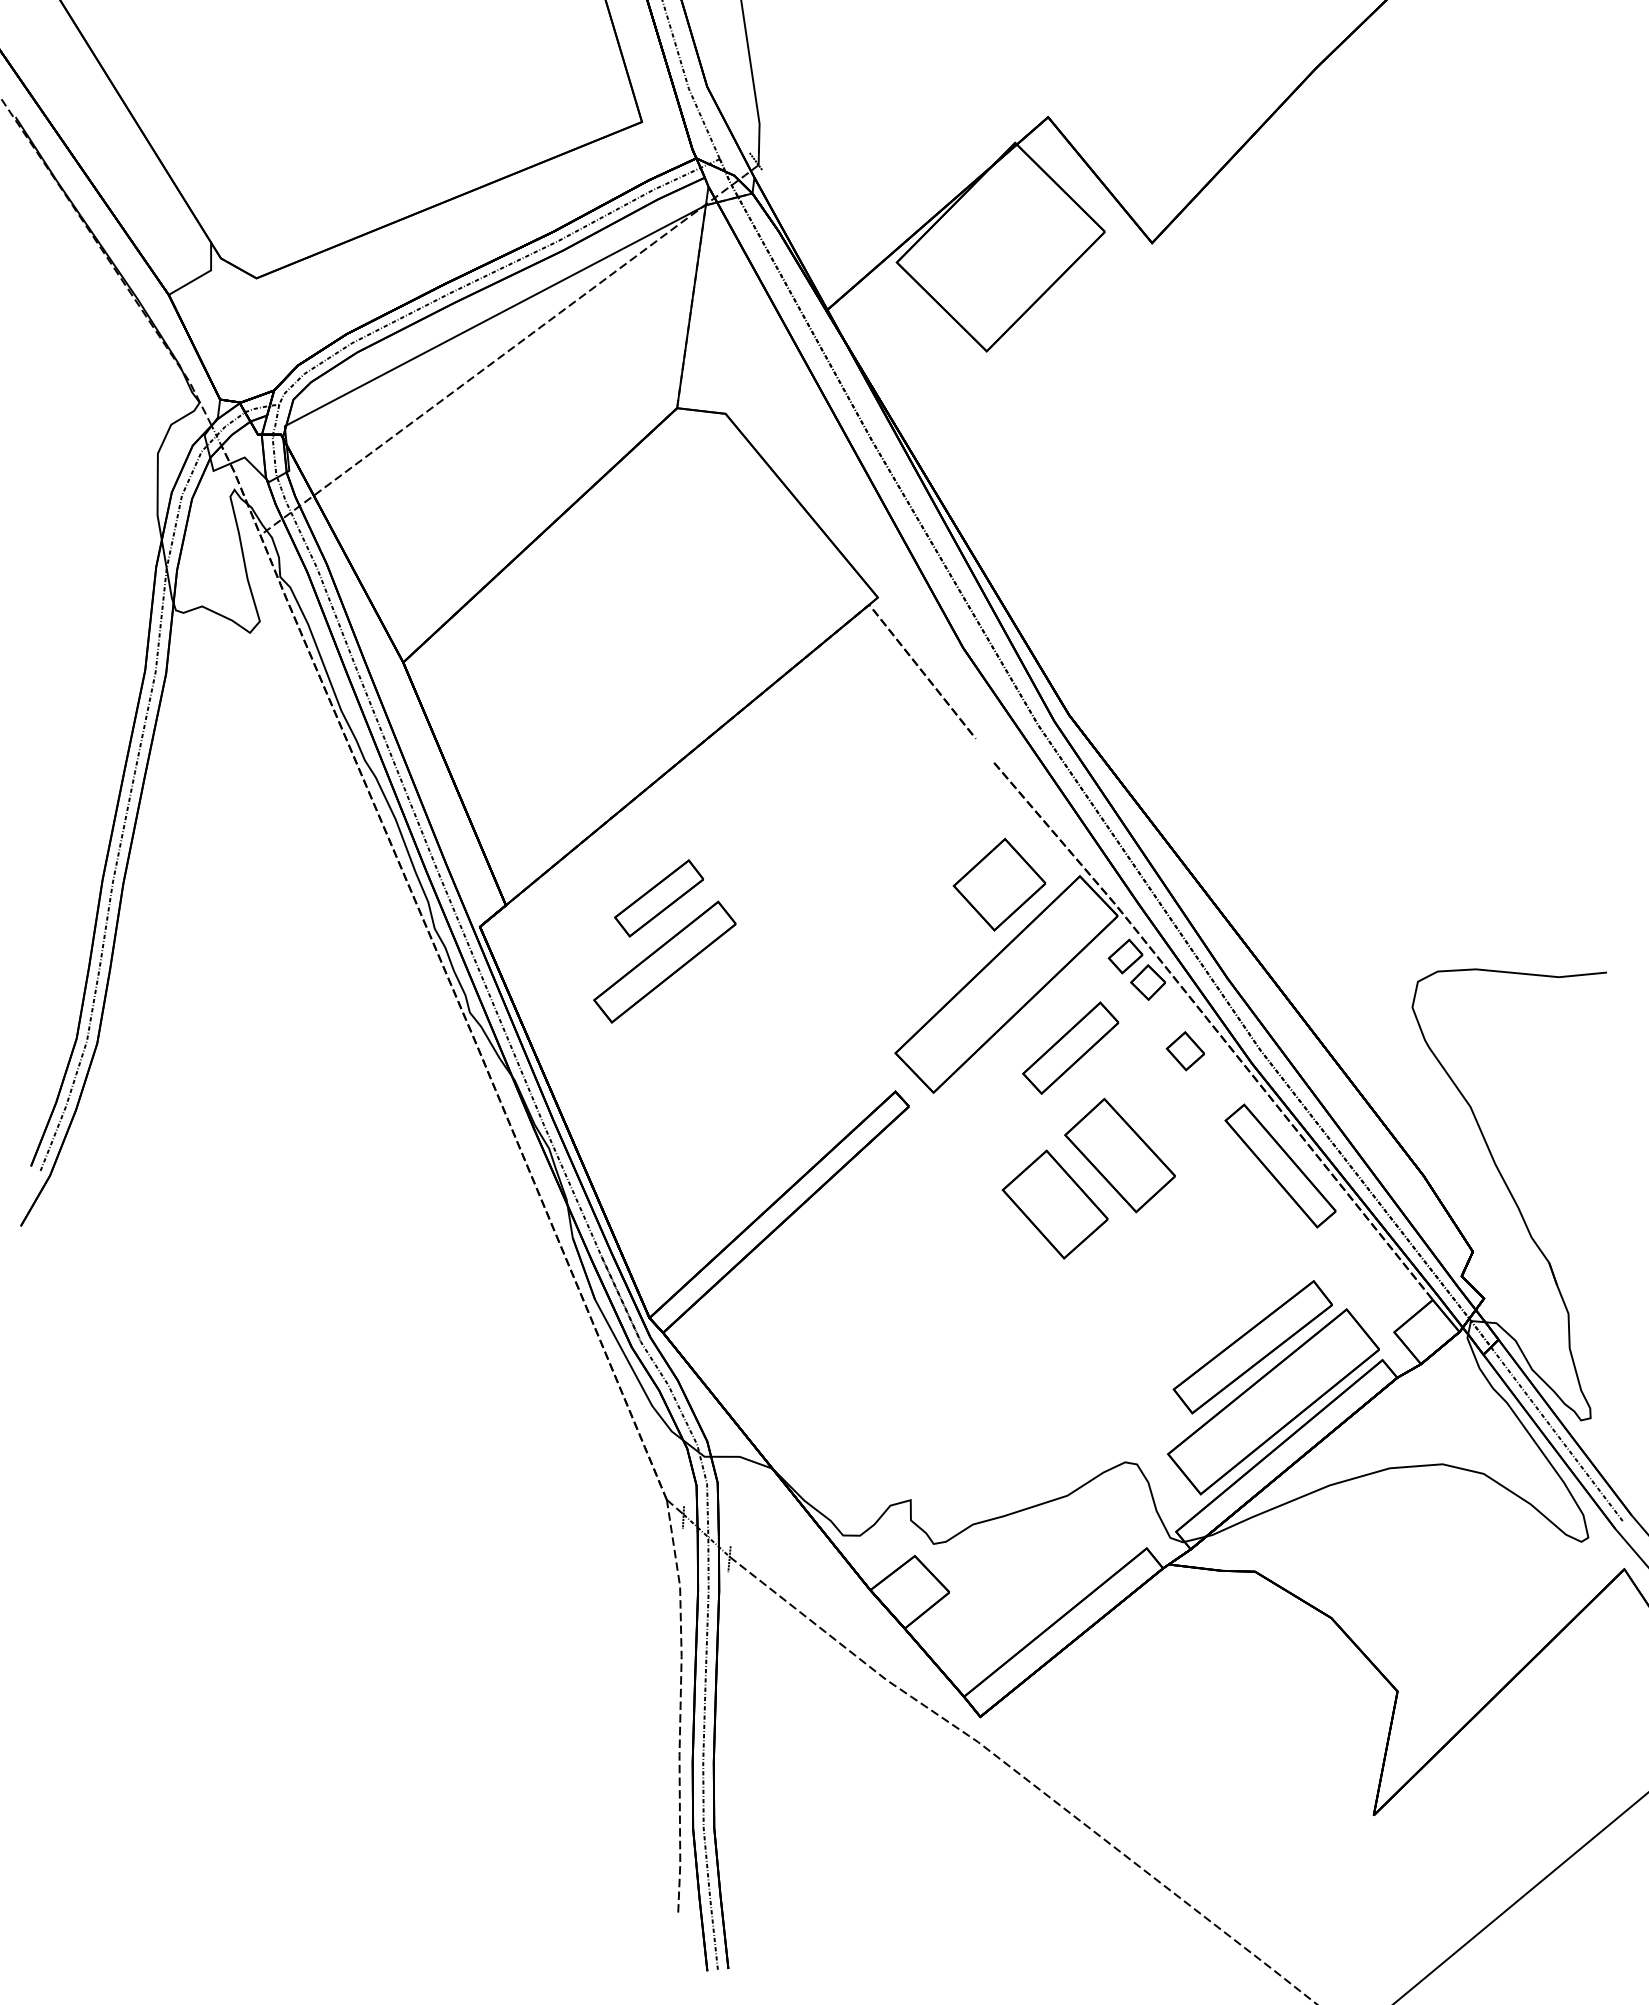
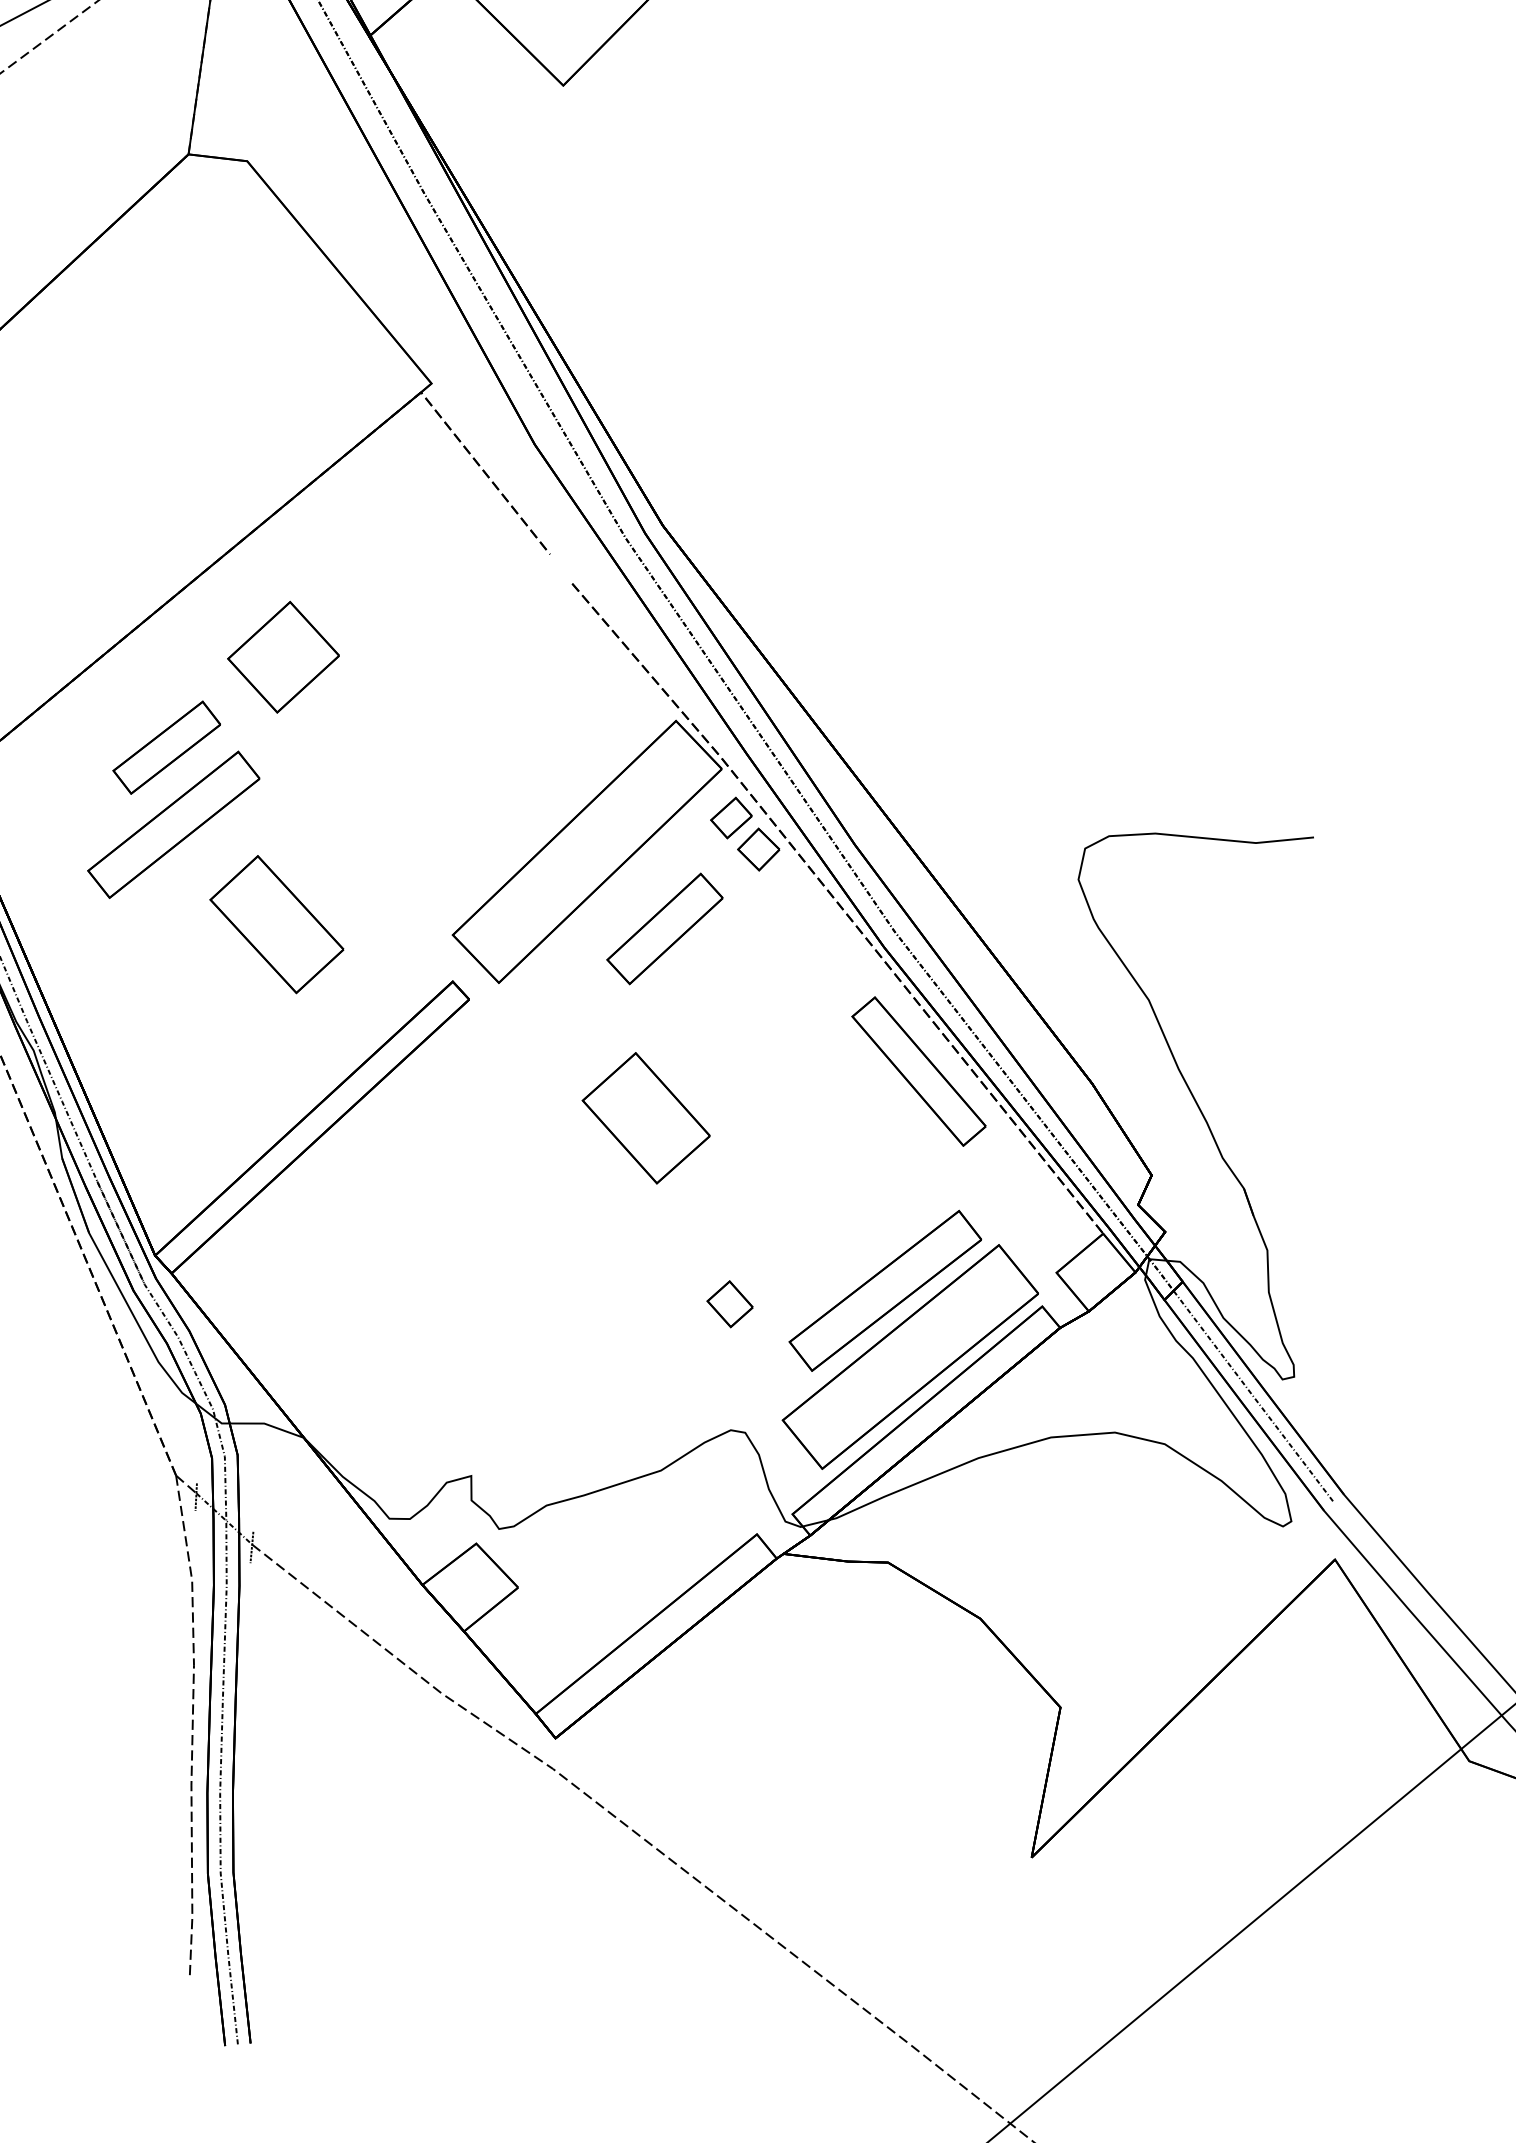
part: (999, 884) -> (283, 657), moved
part: (1184, 1051) -> (728, 1304), moved
part: (1119, 1155) -> (276, 924), moved

